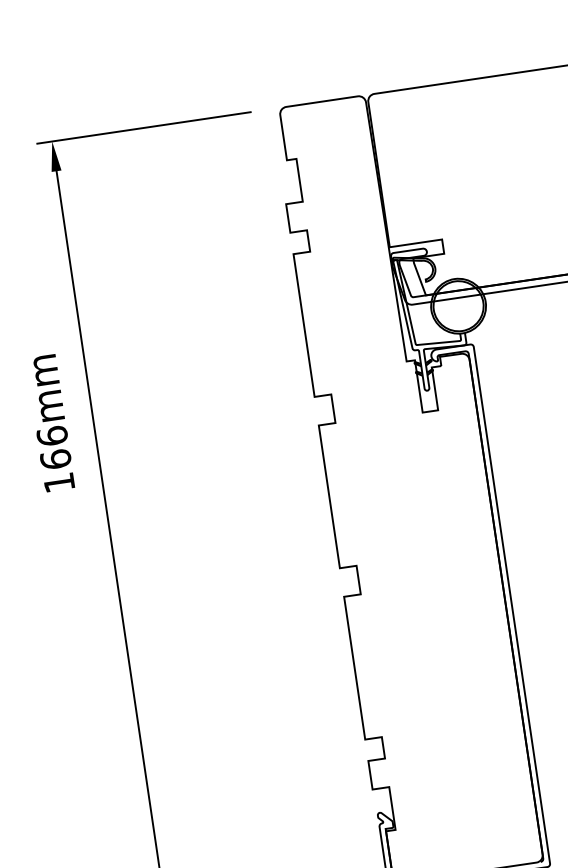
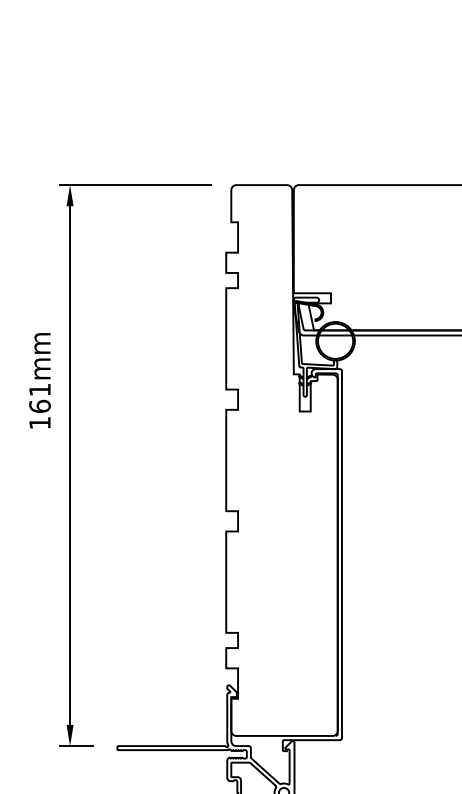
text: (51, 435) -> (39, 389), 166mm -> 161mm

